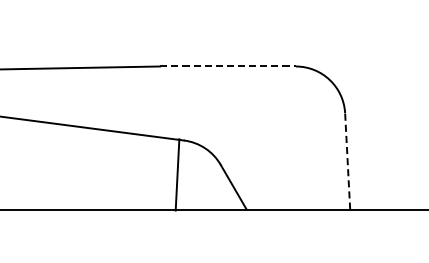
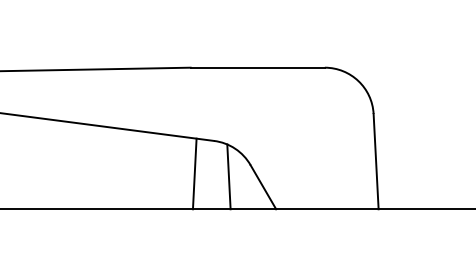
line: (228, 66) -> (258, 67), dashed -> solid
line: (348, 161) -> (376, 161), dashed -> solid
line: (177, 174) -> (194, 173), moved
line: (198, 176) -> (228, 176), added

